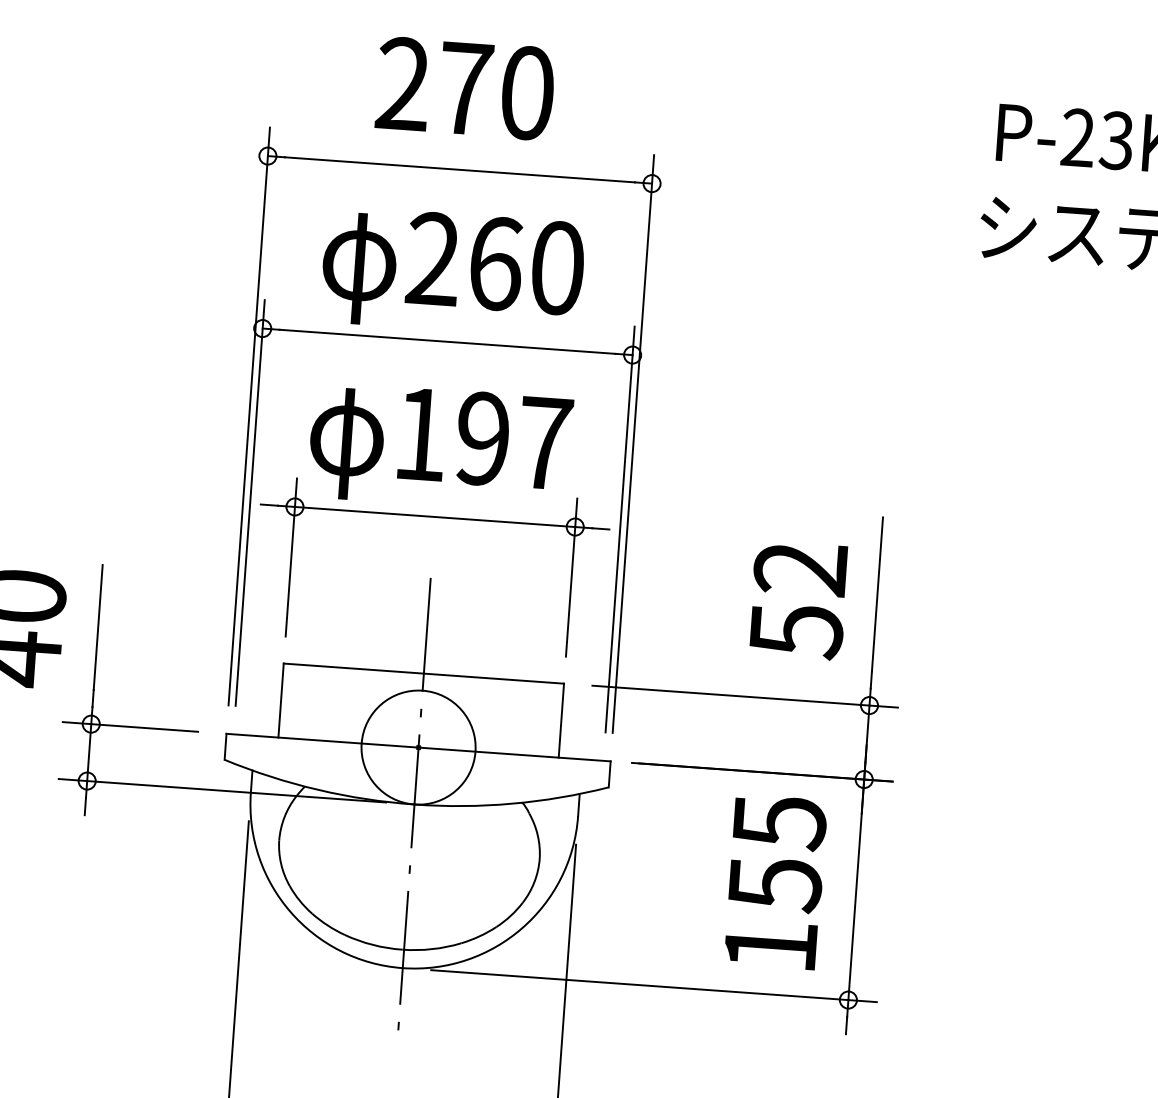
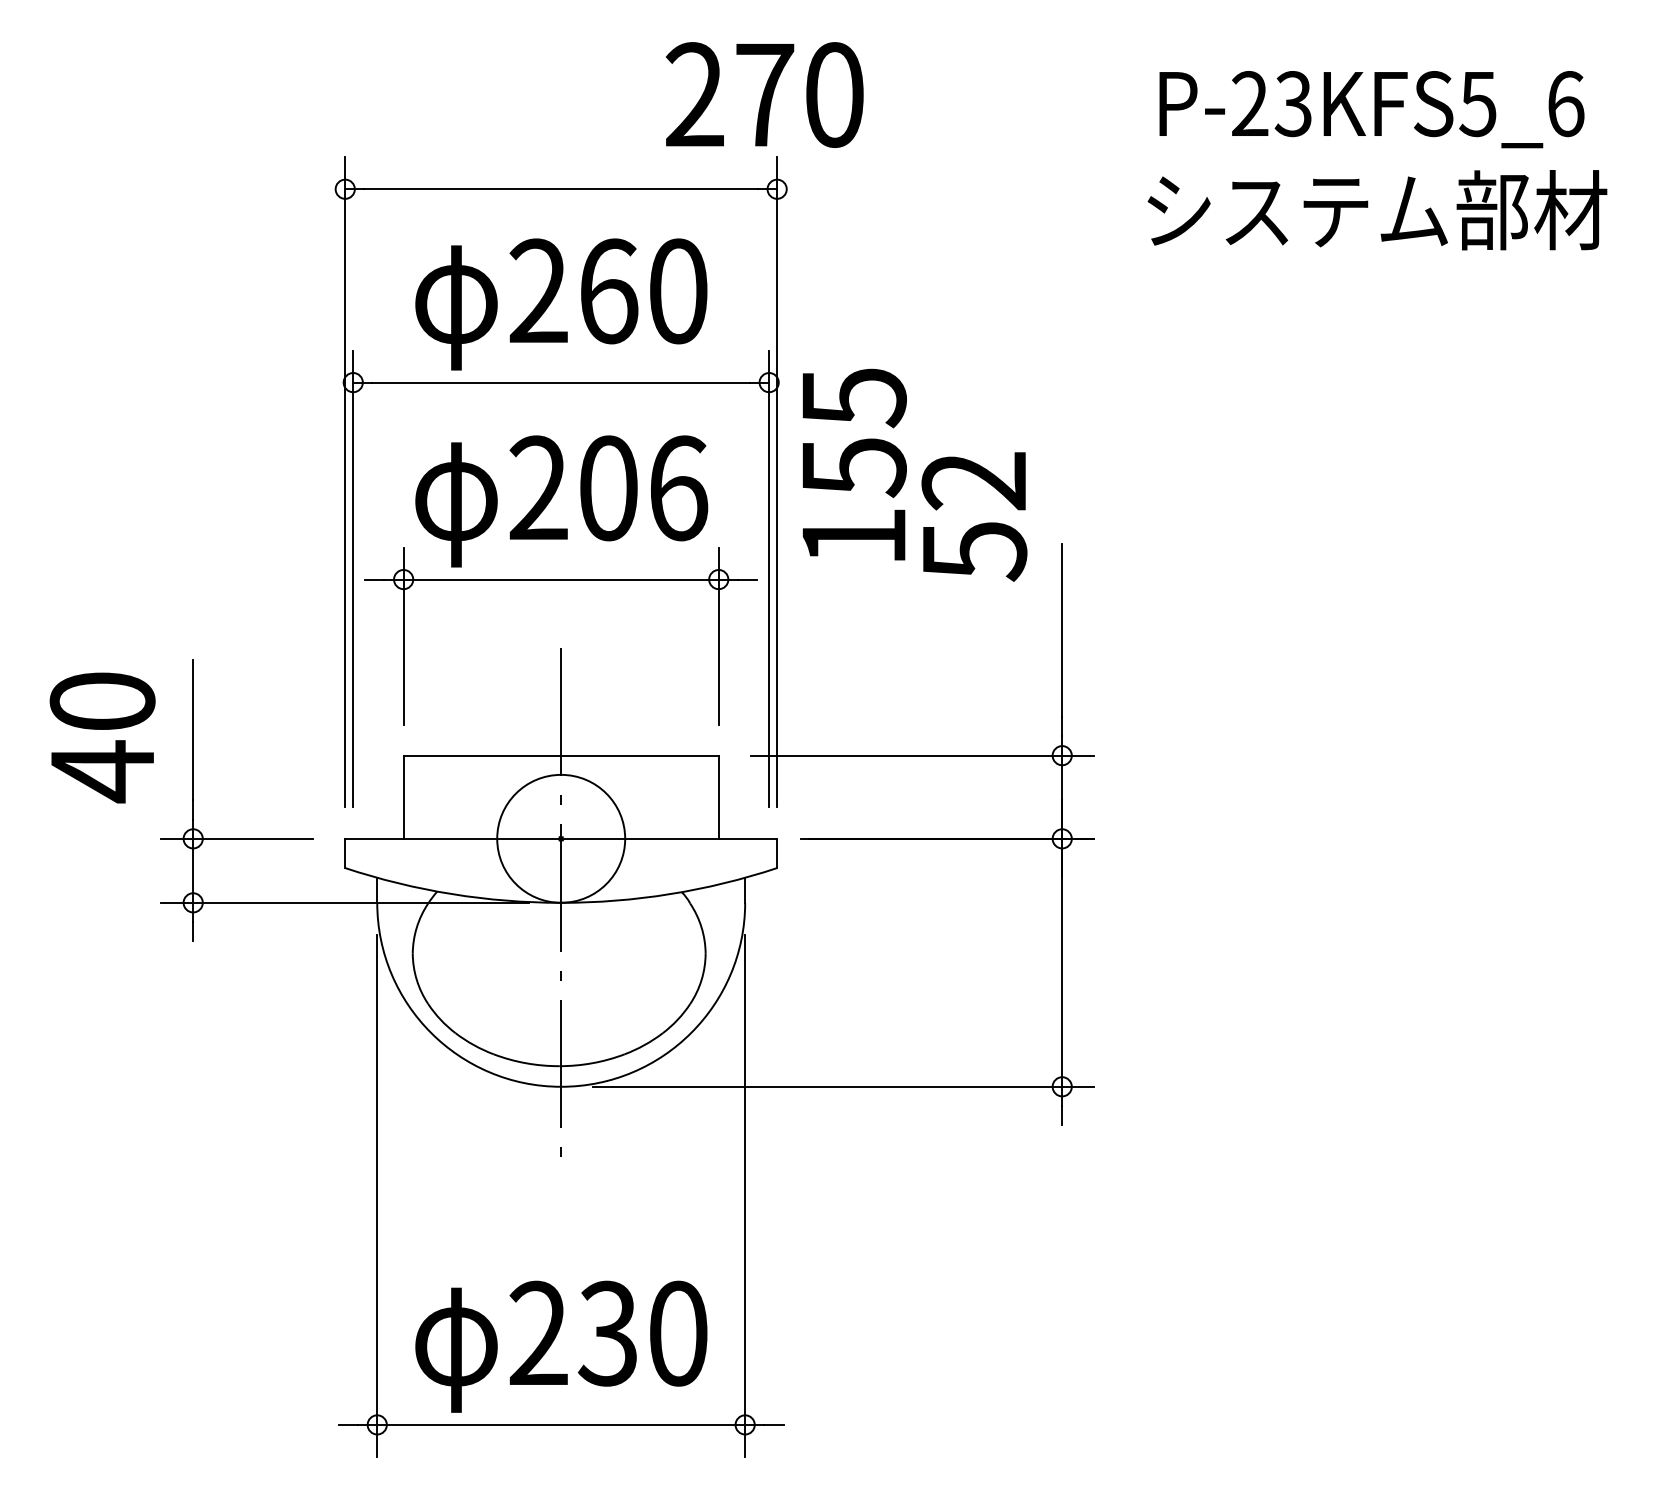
text: (465, 88) -> (764, 94), moved
text: (482, 439) -> (608, 488), 197 -> 206
text: (798, 600) -> (974, 516), moved
text: (775, 881) -> (854, 464), moved

